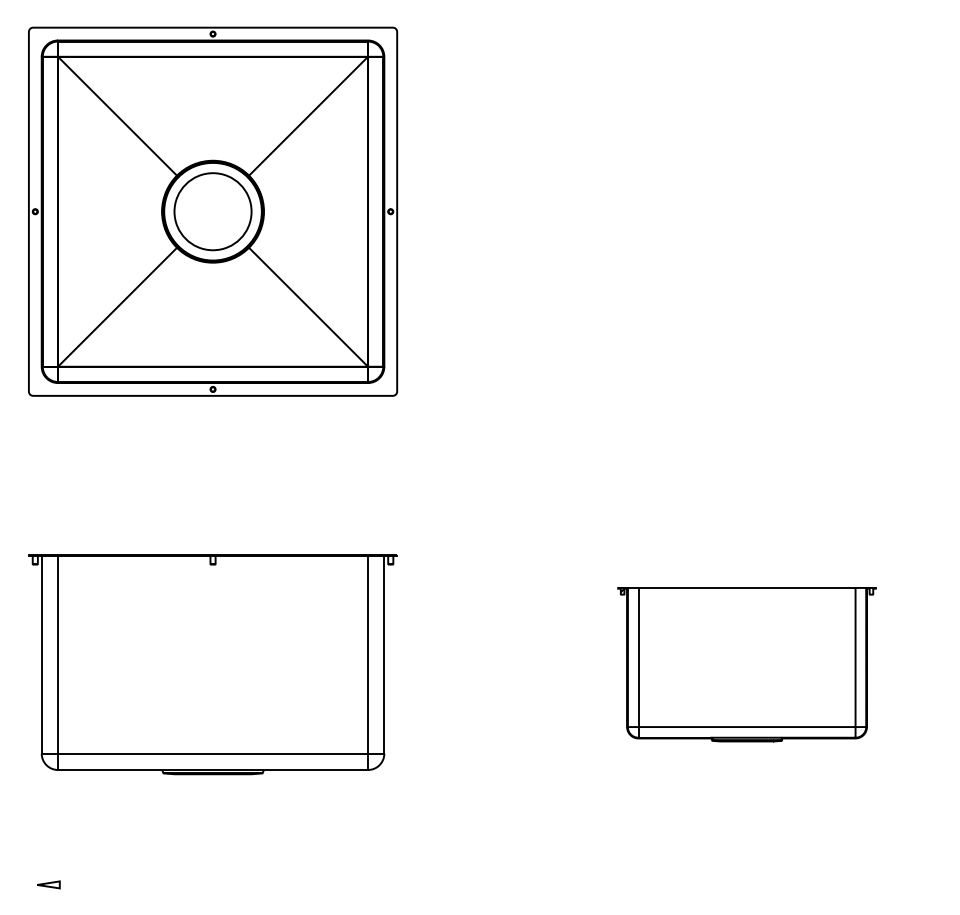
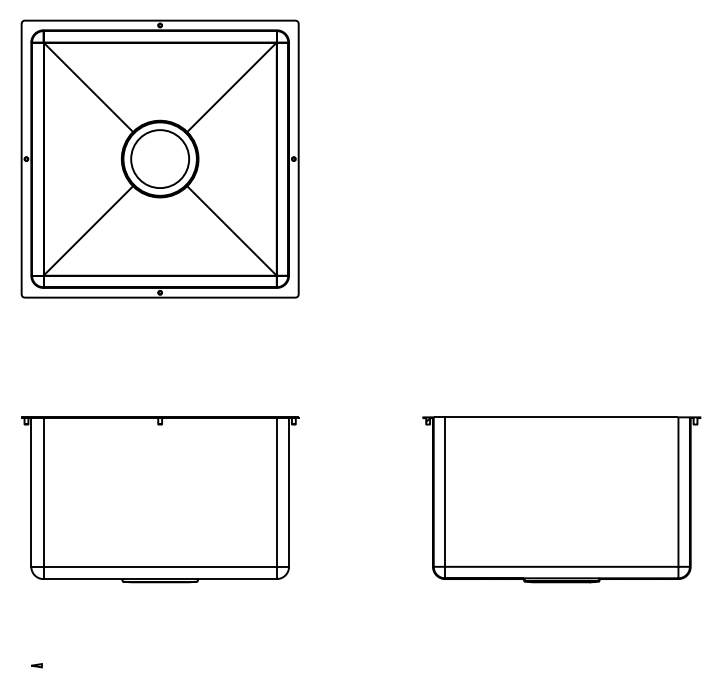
part: (746, 664) -> (561, 499), size x1.43
part: (48, 884) -> (36, 665), size x0.62

